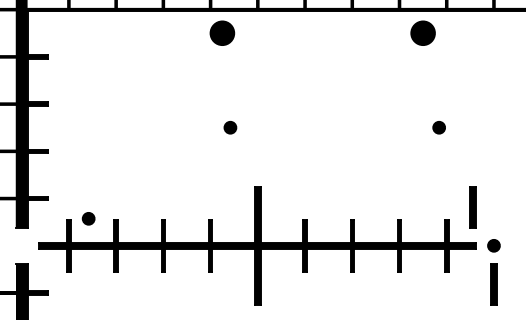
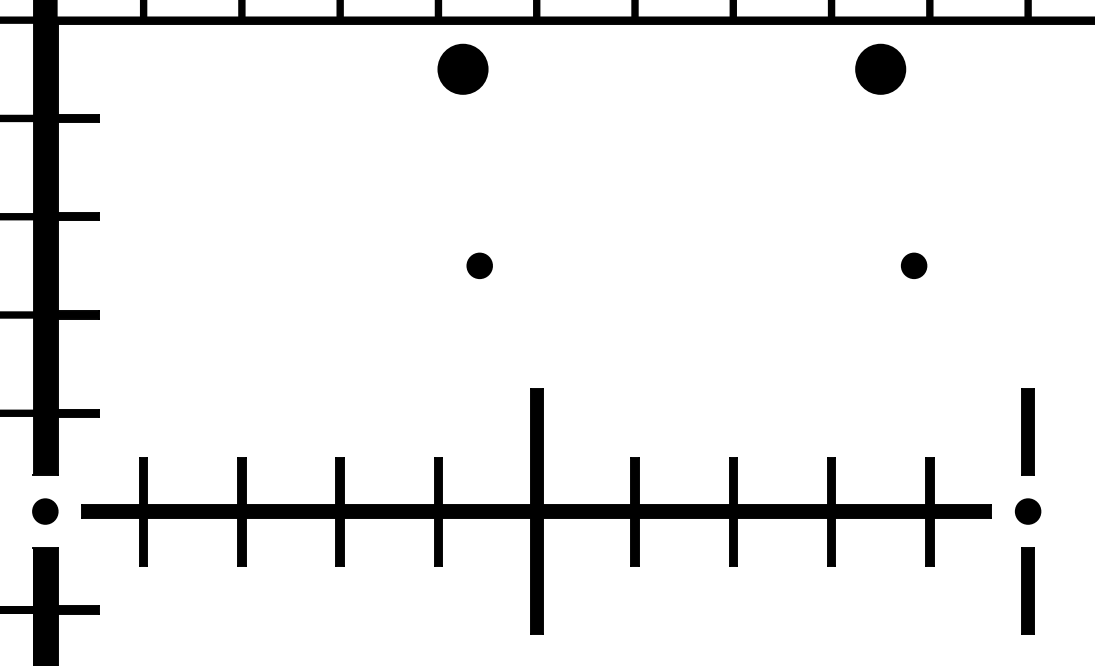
part: (472, 207) -> (1027, 431), moved
part: (88, 218) -> (44, 510), moved

